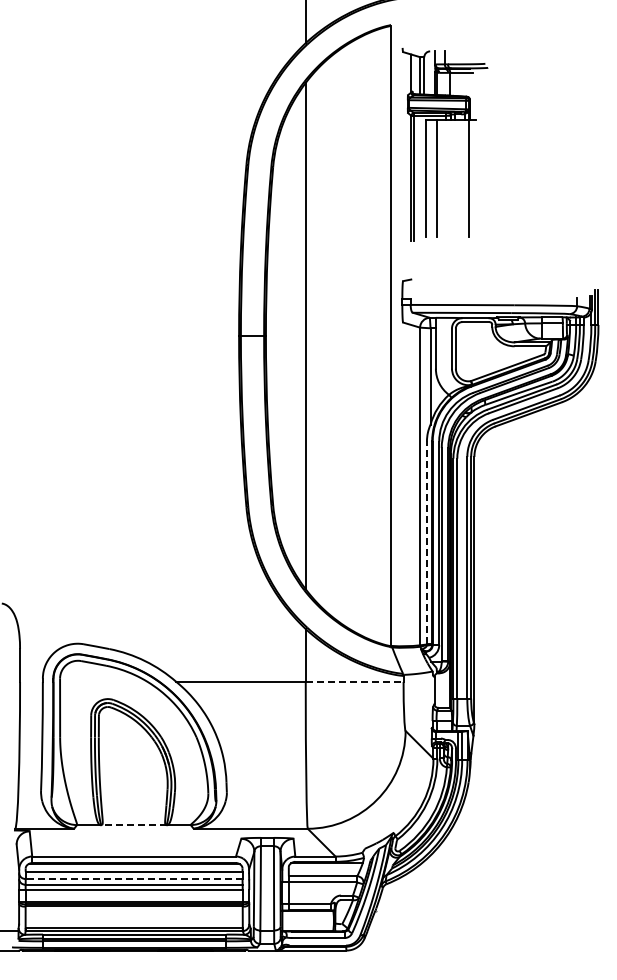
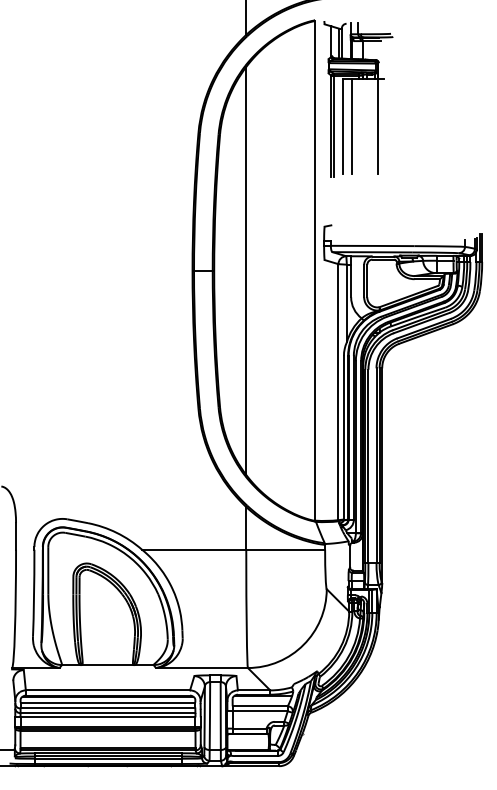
part: (437, 144) -> (352, 98), moved
line: (426, 542) -> (343, 437), dashed -> solid
line: (354, 682) -> (285, 550), dashed -> solid
line: (133, 825) -> (107, 665), dashed -> solid
line: (133, 878) -> (107, 708), dashed -> solid

